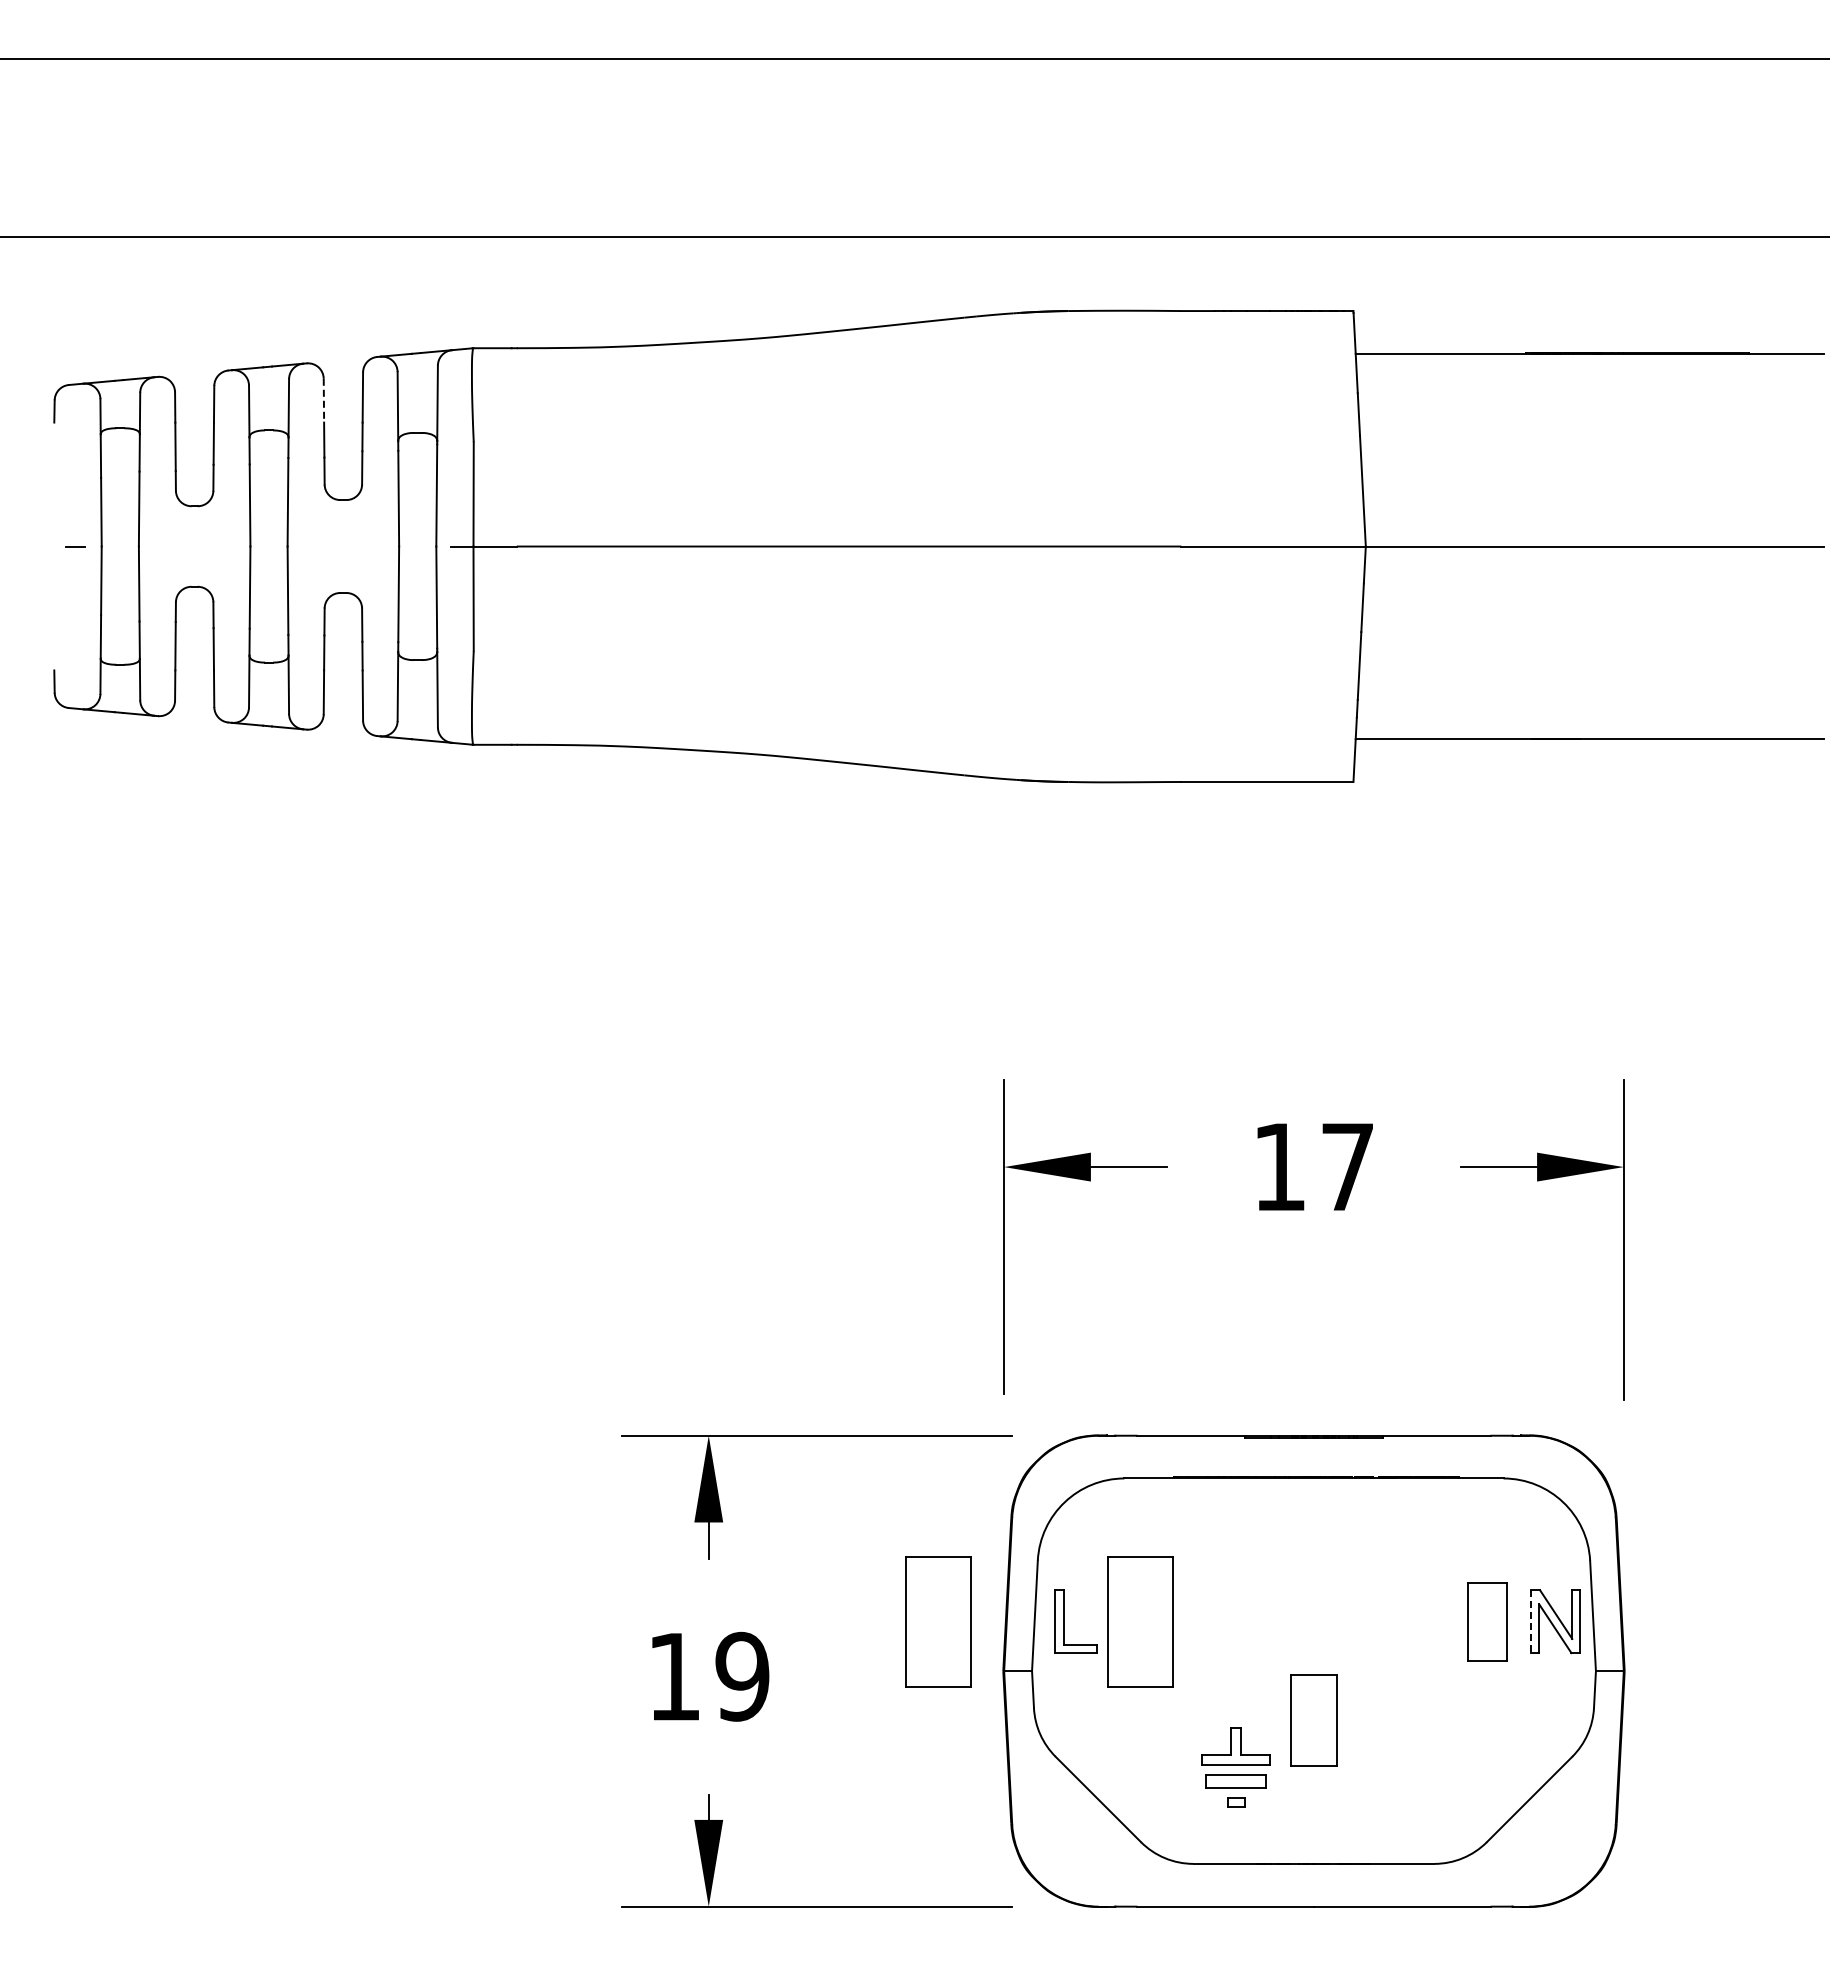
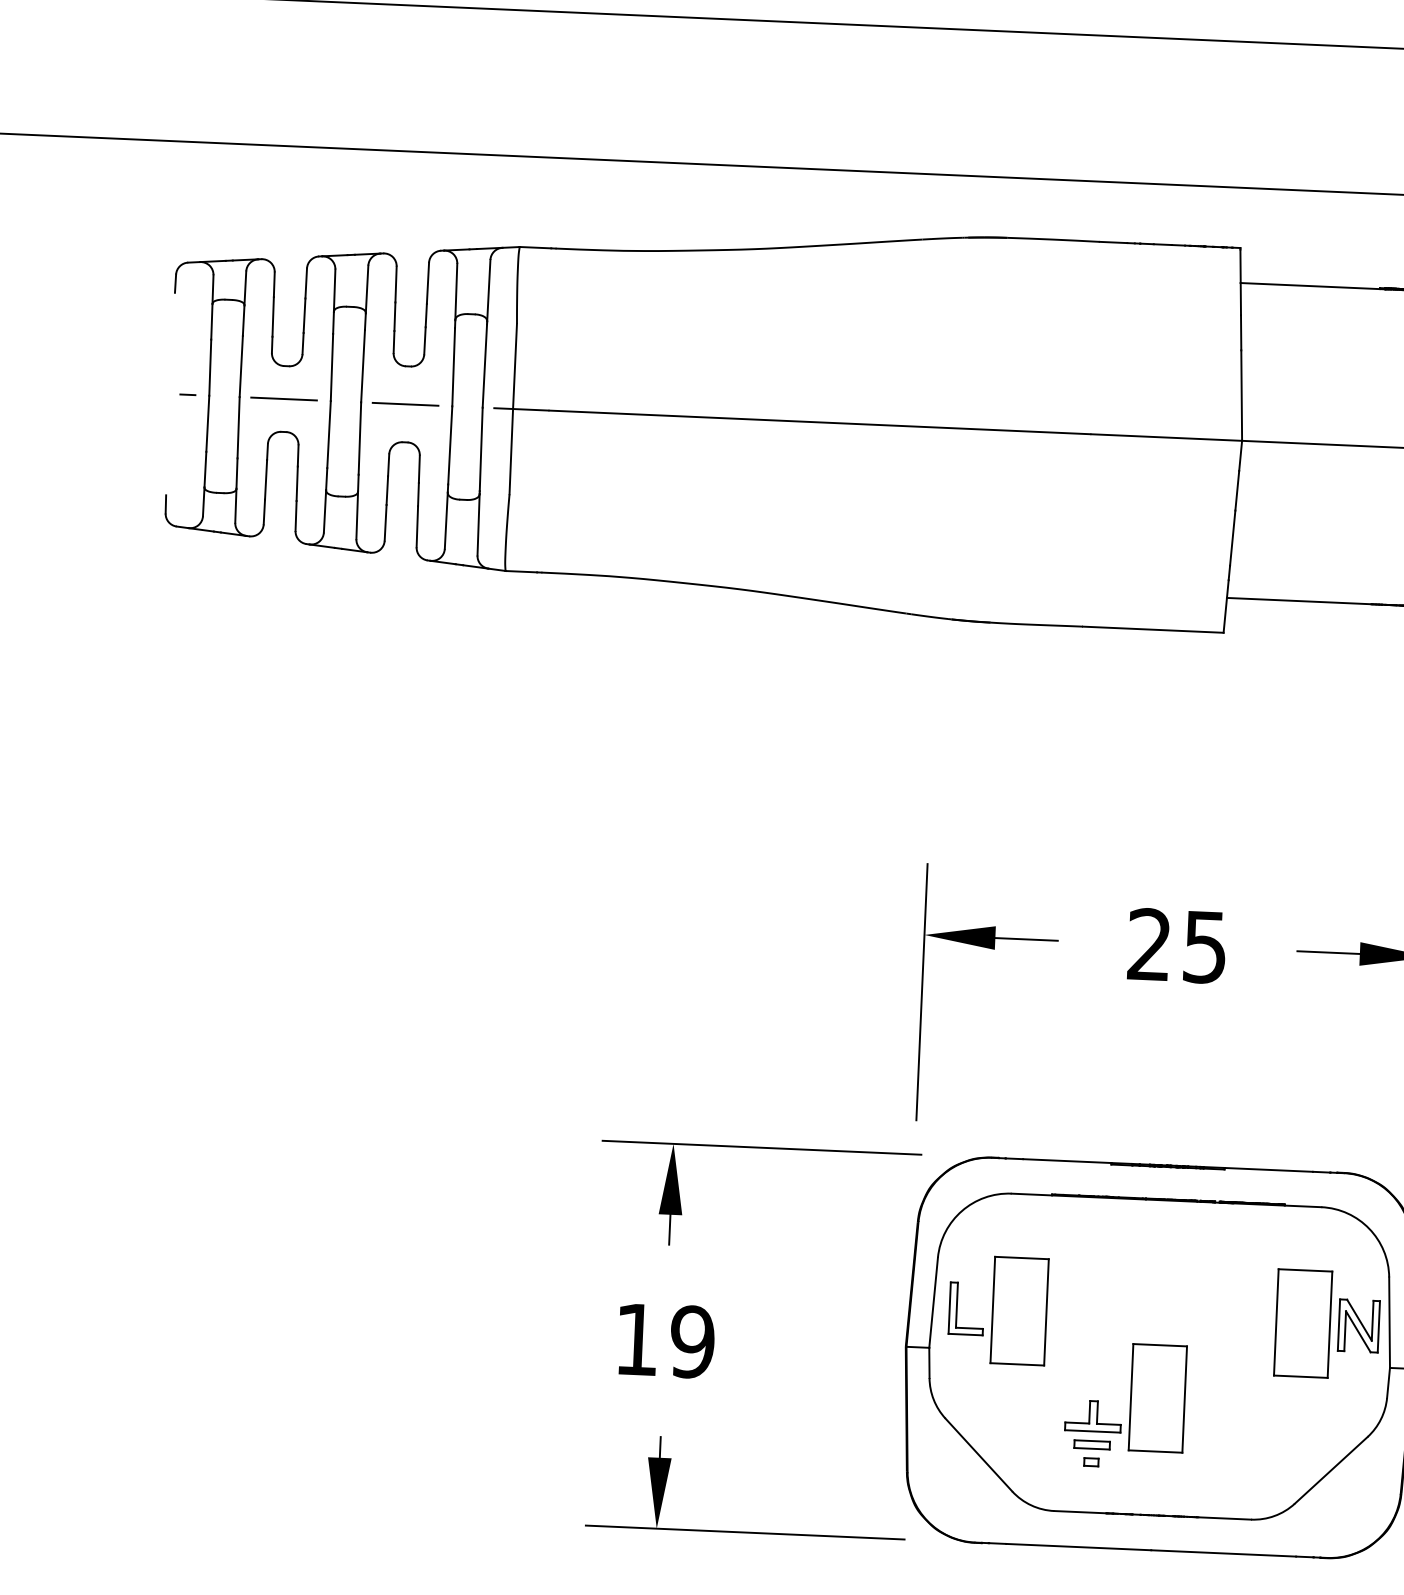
line: (323, 400) -> (395, 284), dashed -> solid
line: (193, 546) -> (284, 399), added
line: (341, 546) -> (405, 404), added
text: (1312, 1167) -> (1176, 946), 17 -> 25
part: (938, 1621) -> (854, 1303), removed
part: (1487, 1621) -> (1303, 1323), size x1.67
line: (1531, 1622) -> (1339, 1325), dashed -> solid
part: (1313, 1720) -> (1157, 1398), size x1.43
part: (1236, 1780) -> (1092, 1444), size x0.71

